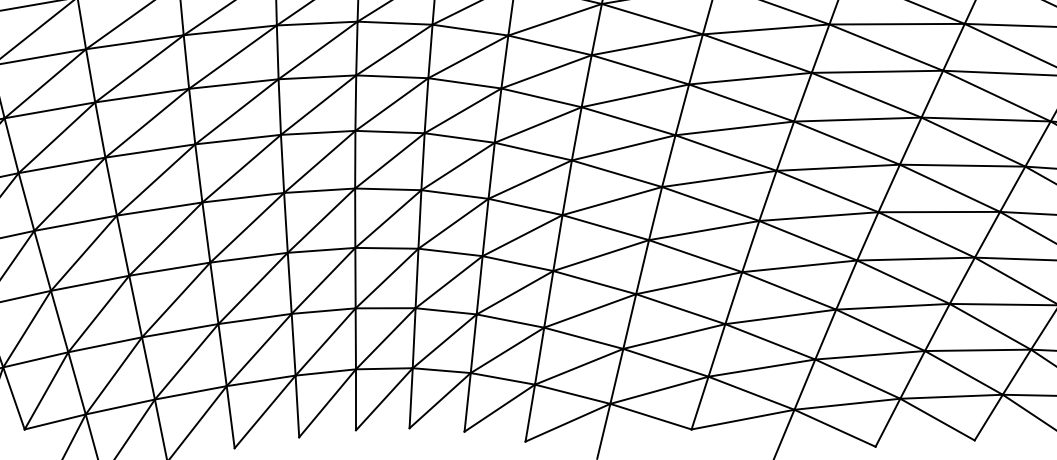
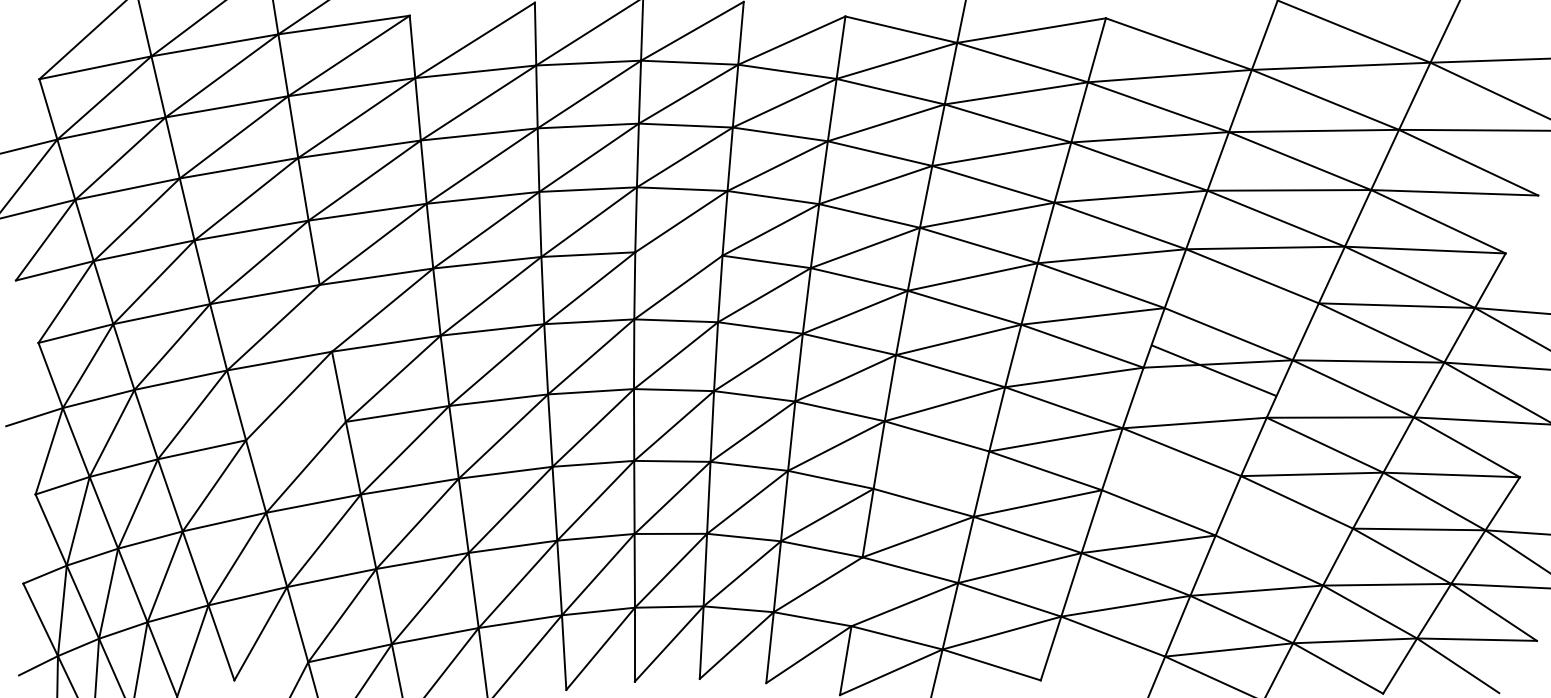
line: (391, 76) -> (678, 253), removed
line: (857, 119) -> (1241, 305), removed
line: (100, 129) -> (325, 317), removed
line: (826, 191) -> (1213, 370), moved
line: (75, 222) -> (295, 430), removed
line: (601, 255) -> (931, 469), removed
line: (799, 266) -> (1171, 483), removed
line: (893, 306) -> (1284, 531), removed
line: (539, 355) -> (856, 591), removed
line: (742, 419) -> (1102, 668), removed
line: (55, 422) -> (271, 671), removed

